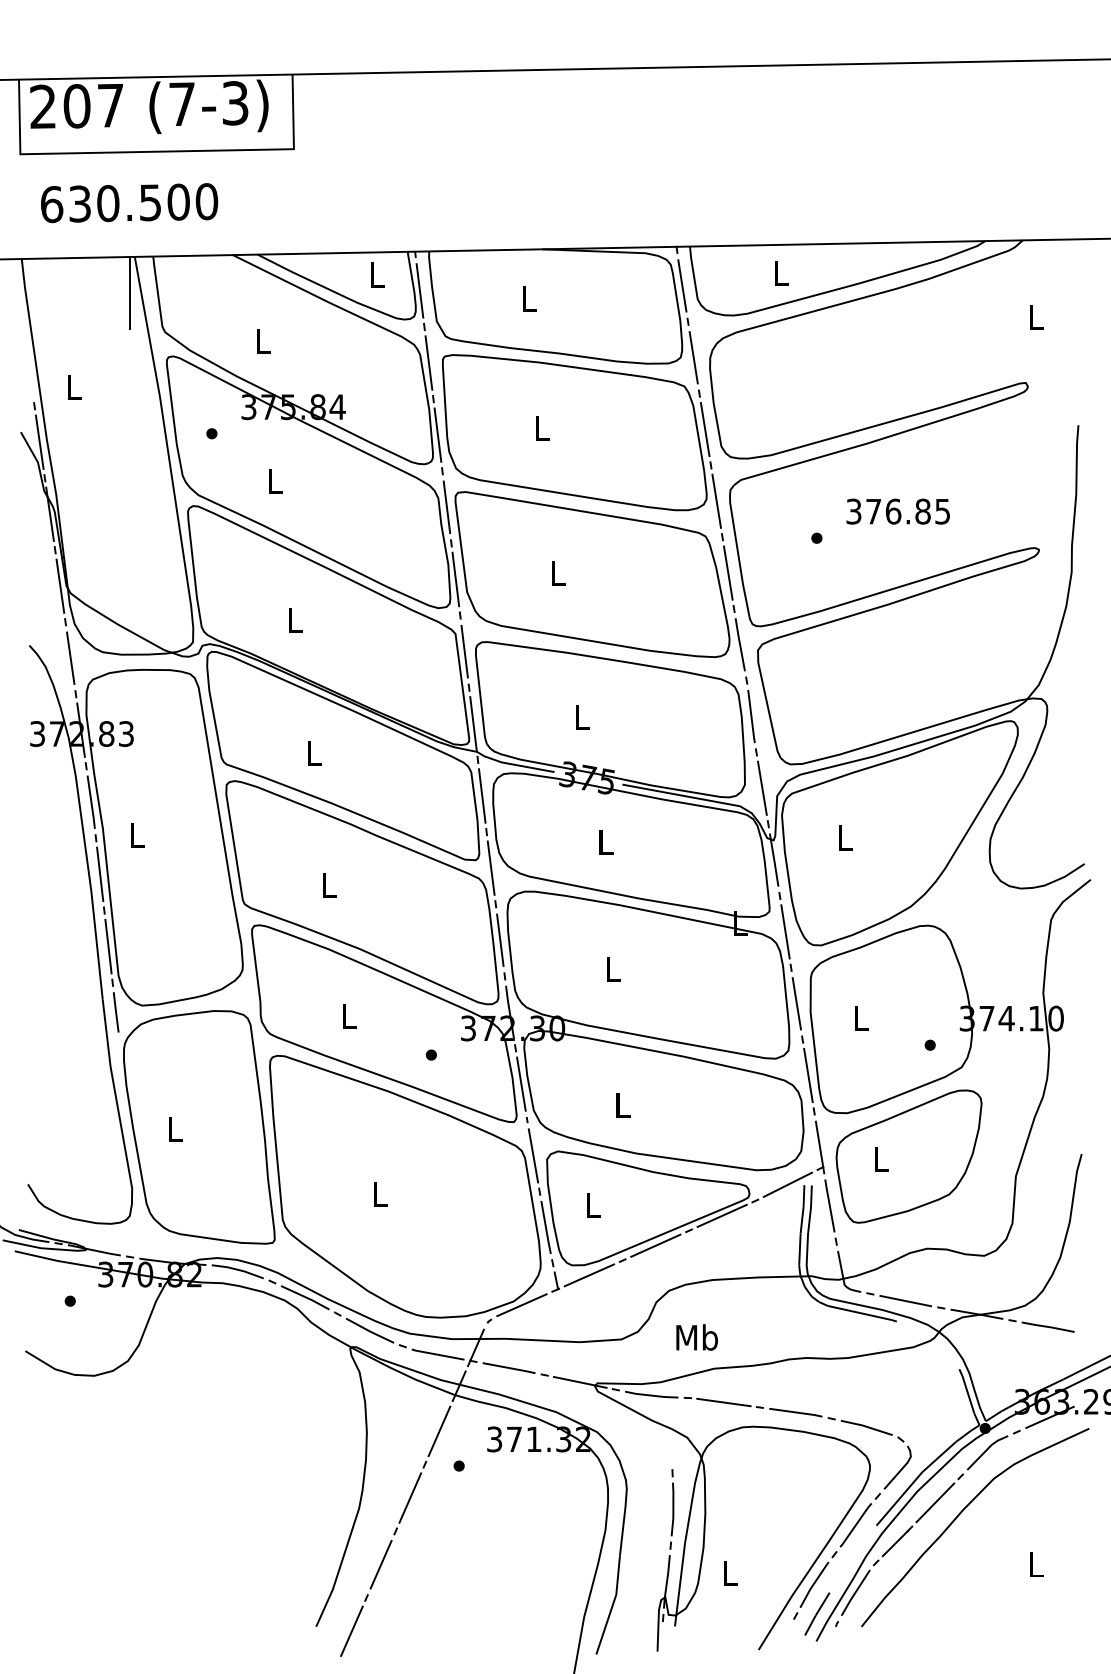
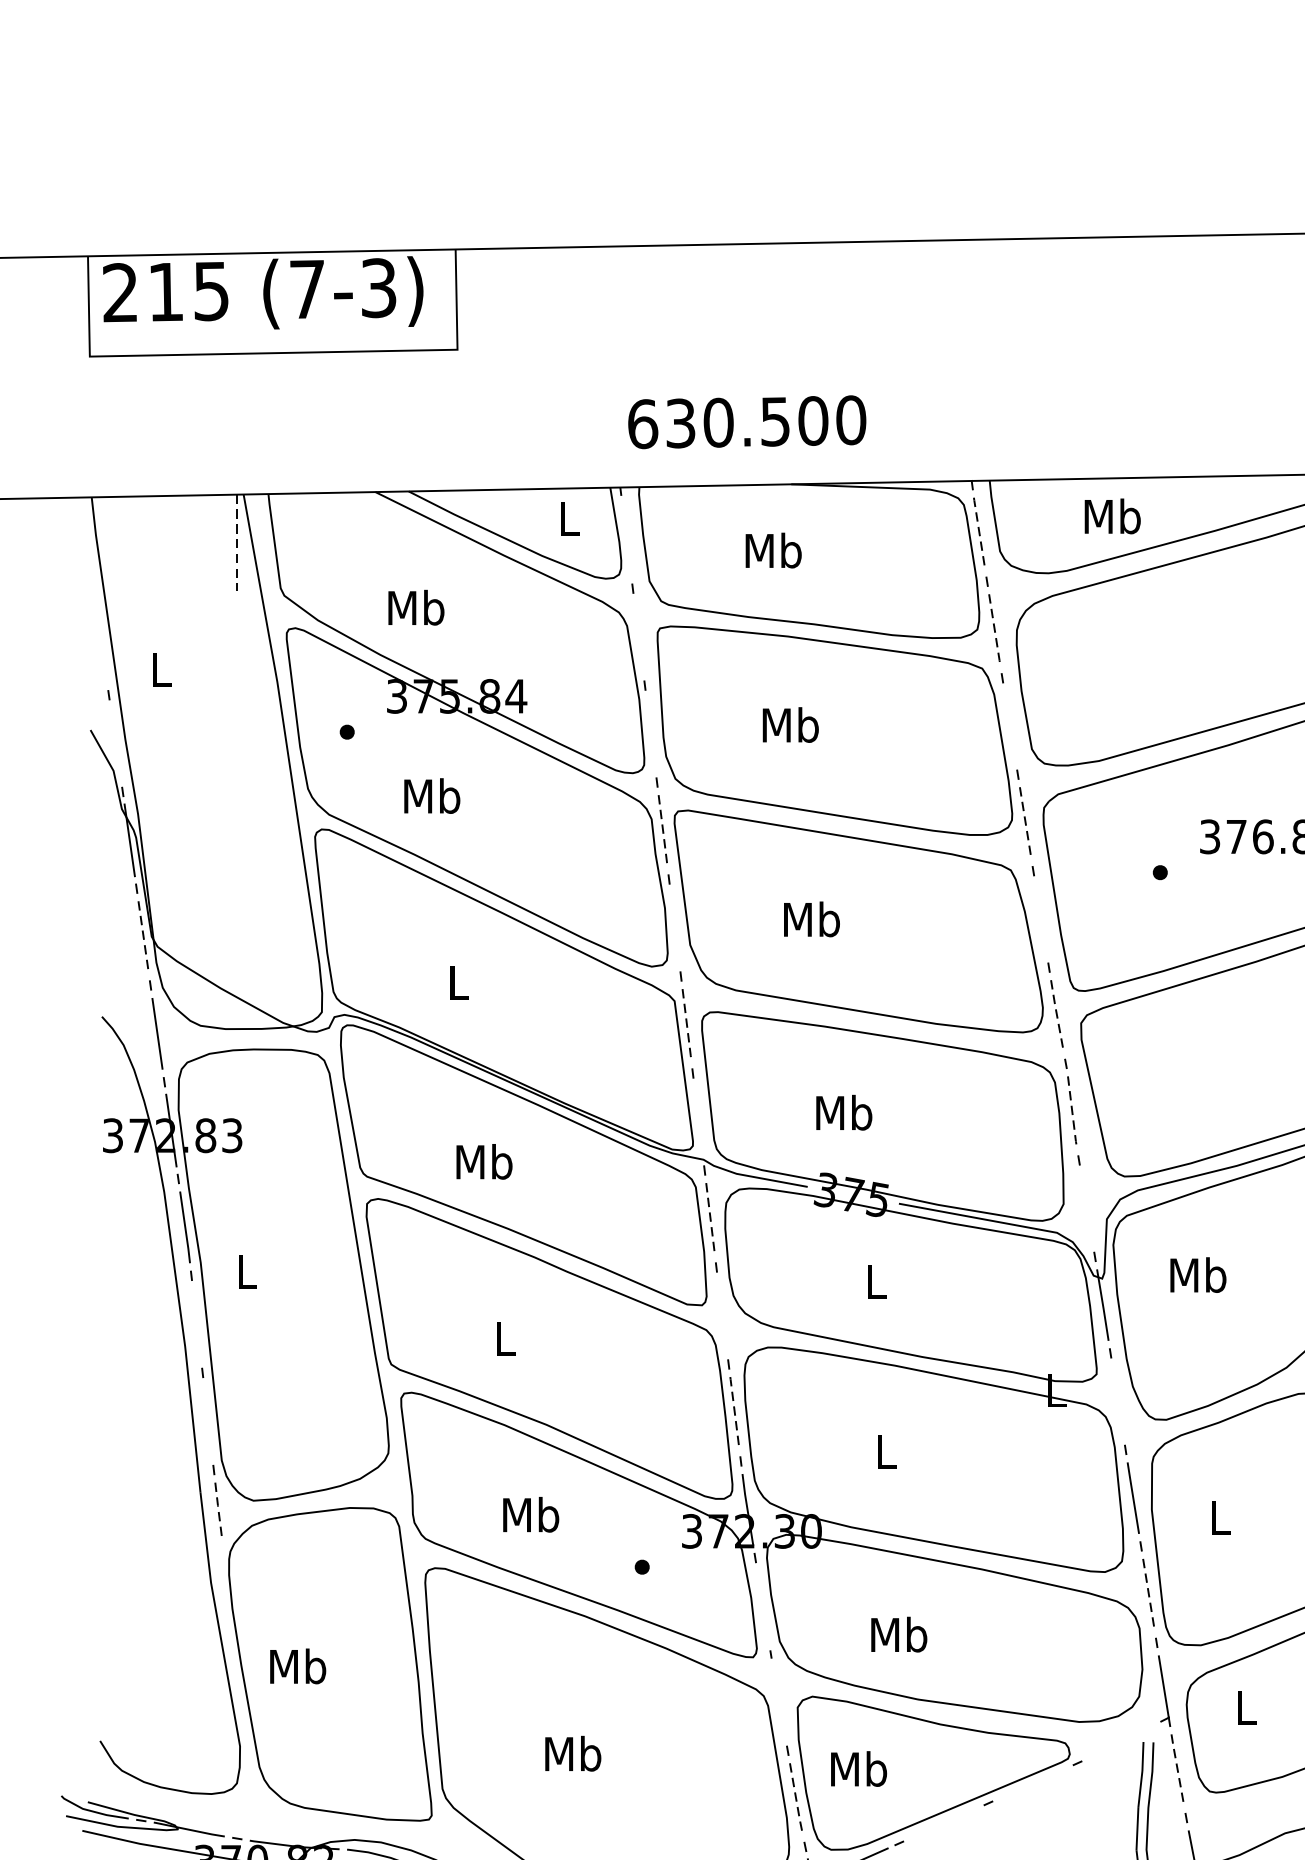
text: (93, 105) -> (188, 291), 207 -> 215
text: (129, 203) -> (747, 422), moved
text: (781, 272) -> (1112, 515), L -> Mb
line: (682, 284) -> (979, 531), solid -> dashed
line: (419, 290) -> (626, 539), removed
line: (129, 292) -> (236, 542), solid -> dashed
text: (529, 298) -> (774, 550), L -> Mb
text: (263, 340) -> (416, 606), L -> Mb
line: (693, 358) -> (994, 631), solid -> dashed
line: (428, 362) -> (638, 636), removed
text: (541, 428) -> (790, 725), L -> Mb
line: (704, 429) -> (1009, 726), removed
line: (437, 434) -> (650, 733), removed
line: (39, 441) -> (115, 742), removed
text: (274, 481) -> (431, 796), L -> Mb
line: (716, 501) -> (1025, 823), solid -> dashed
line: (447, 507) -> (663, 831), solid -> dashed
text: (557, 572) -> (811, 918), L -> Mb
line: (727, 572) -> (1040, 918), removed
line: (455, 579) -> (674, 928), removed
line: (60, 586) -> (143, 937), solid -> dashed
line: (739, 644) -> (1056, 1015), solid -> dashed
line: (464, 652) -> (686, 1026), solid -> dashed
text: (581, 716) -> (843, 1112), L -> Mb
line: (751, 717) -> (1072, 1113), solid -> dashed
line: (473, 723) -> (698, 1121), removed
text: (313, 753) -> (483, 1161), L -> Mb
line: (762, 787) -> (1087, 1207), removed
line: (482, 796) -> (710, 1219), solid -> dashed
text: (845, 837) -> (1198, 1274), L -> Mb
line: (490, 867) -> (721, 1315), removed
line: (100, 874) -> (197, 1324), removed
line: (785, 931) -> (1118, 1401), removed
line: (500, 940) -> (735, 1413), solid -> dashed
line: (108, 946) -> (208, 1421), removed
line: (116, 1012) -> (219, 1509), solid -> dashed
text: (348, 1015) -> (530, 1513), L -> Mb
line: (808, 1075) -> (1149, 1594), solid -> dashed
line: (521, 1083) -> (763, 1605), removed
text: (622, 1105) -> (899, 1634), L -> Mb
text: (175, 1128) -> (298, 1665), L -> Mb
line: (533, 1155) -> (779, 1702), removed
line: (787, 1184) -> (1120, 1741), removed
text: (379, 1193) -> (572, 1753), L -> Mb
text: (592, 1205) -> (858, 1769), L -> Mb
line: (829, 1206) -> (1177, 1770), solid -> dashed
line: (721, 1215) -> (1032, 1782), removed
line: (546, 1228) -> (796, 1800), solid -> dashed
line: (655, 1245) -> (943, 1823), removed

